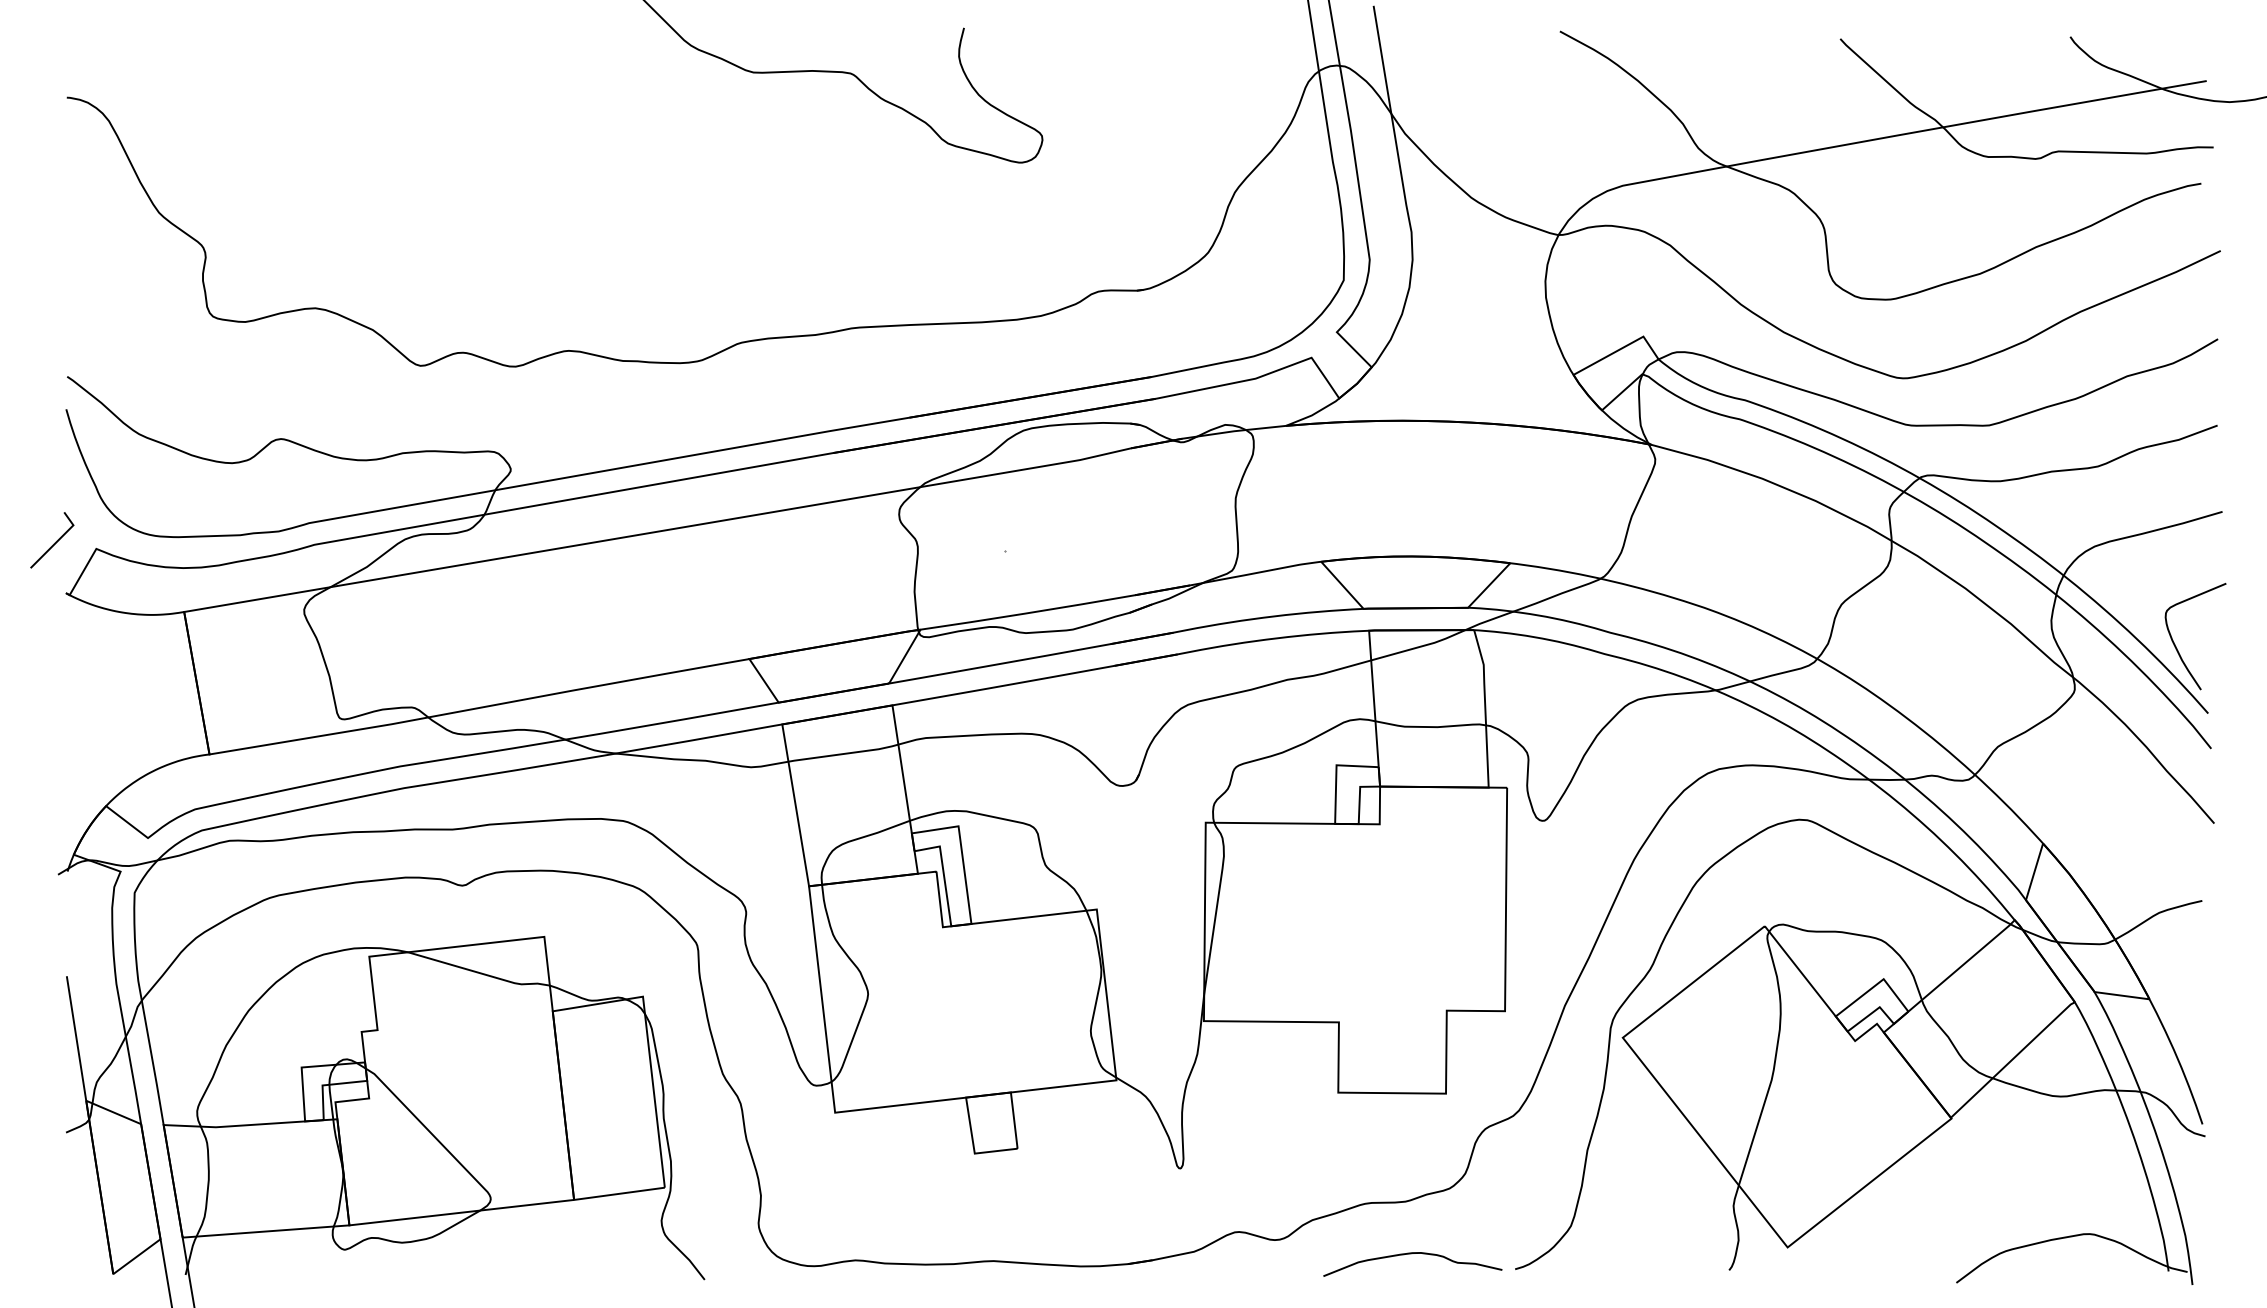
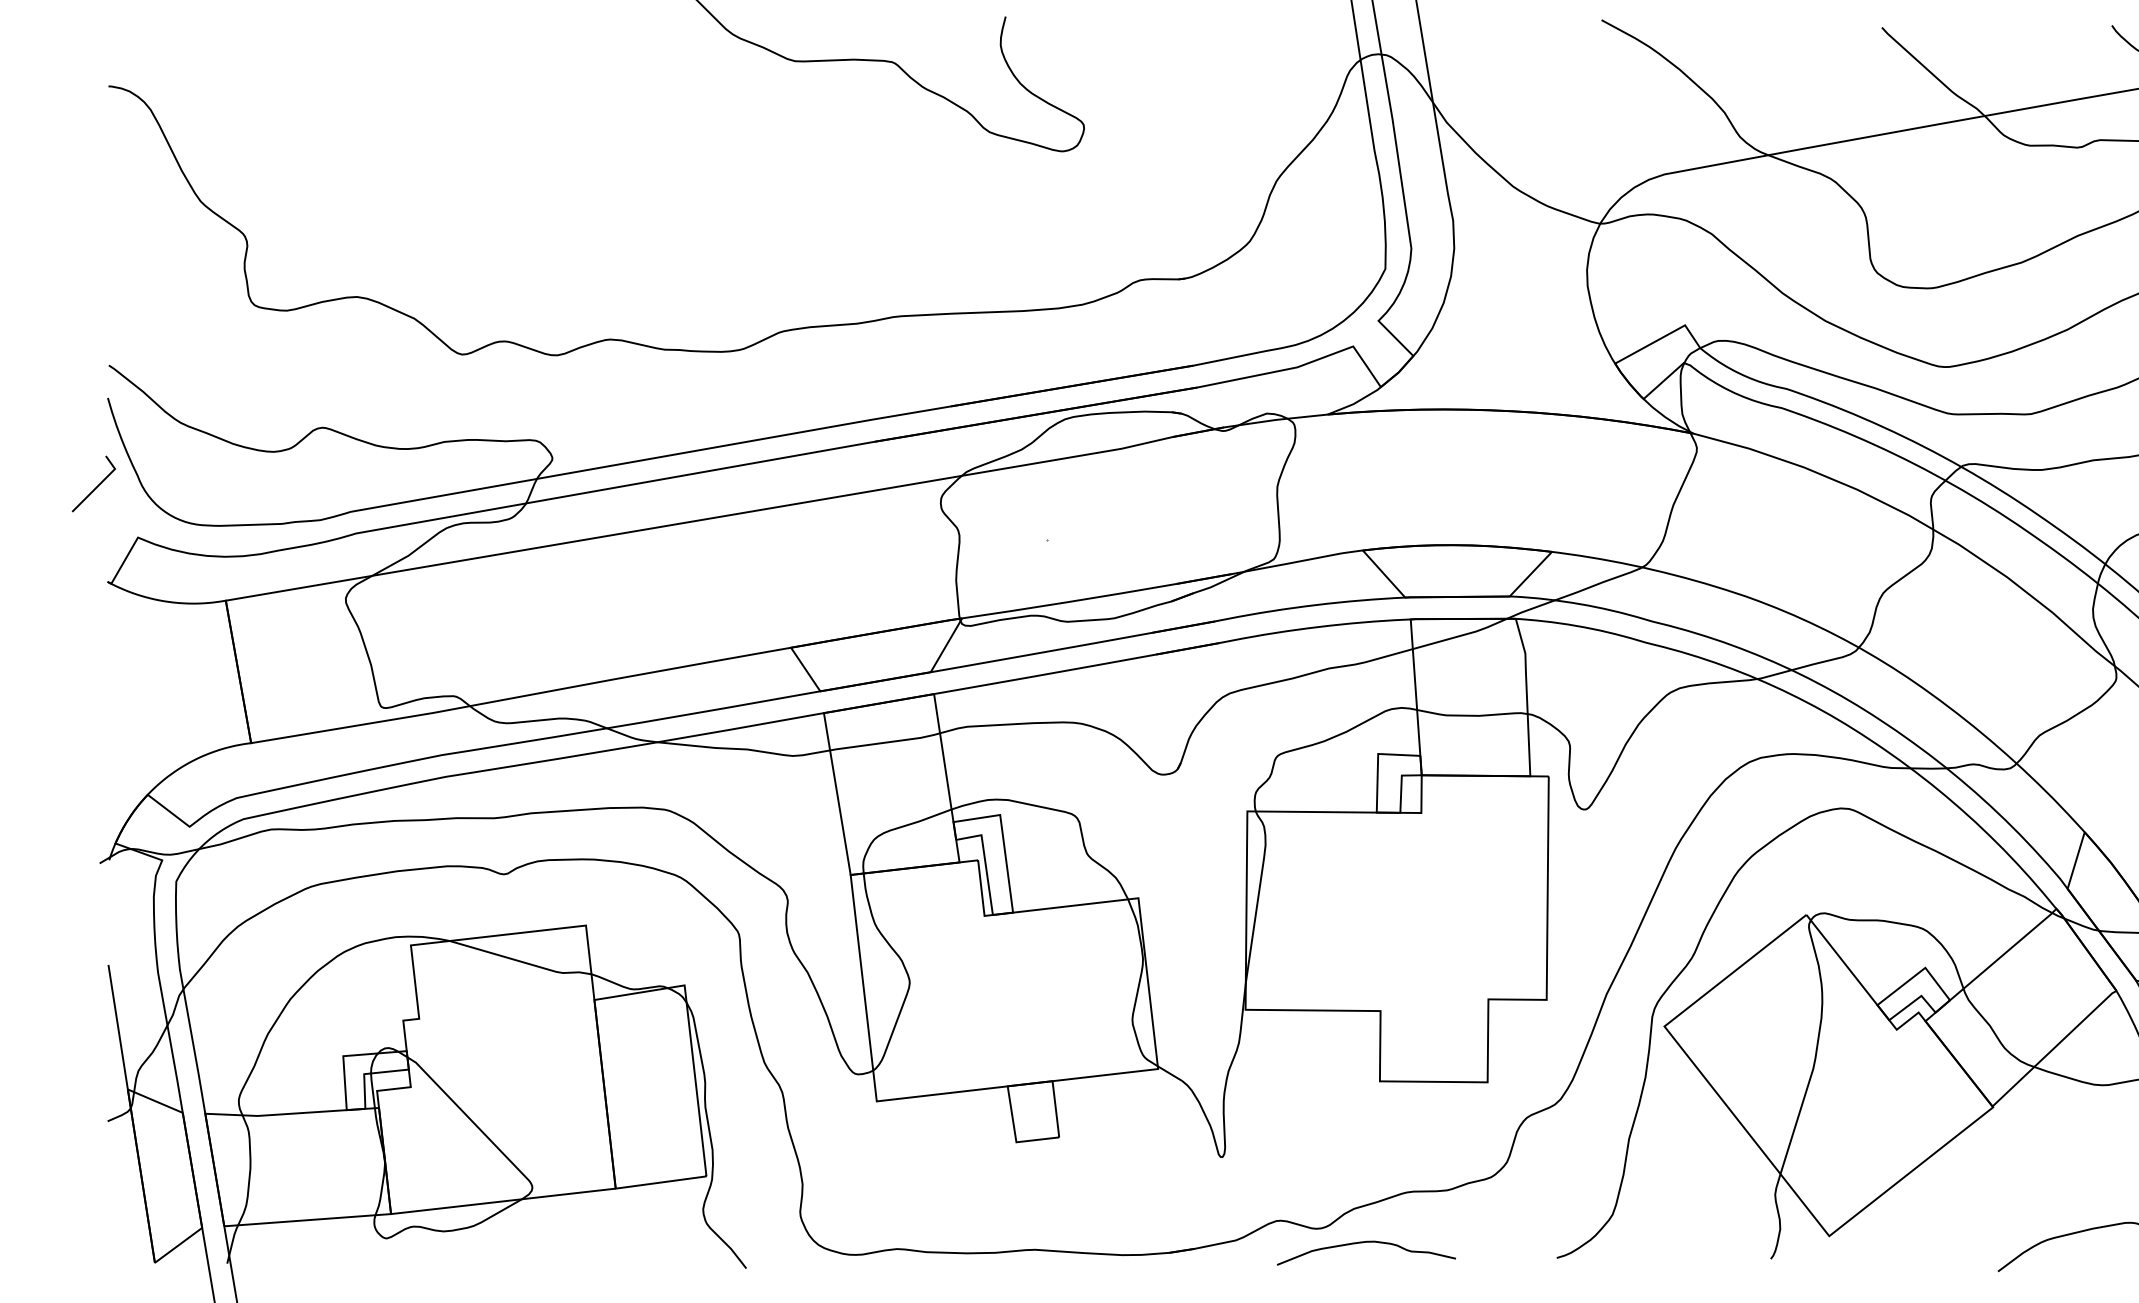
line: (54, 542) -> (96, 486), moved
curve: (1411, 1254) -> (1365, 1243), moved

